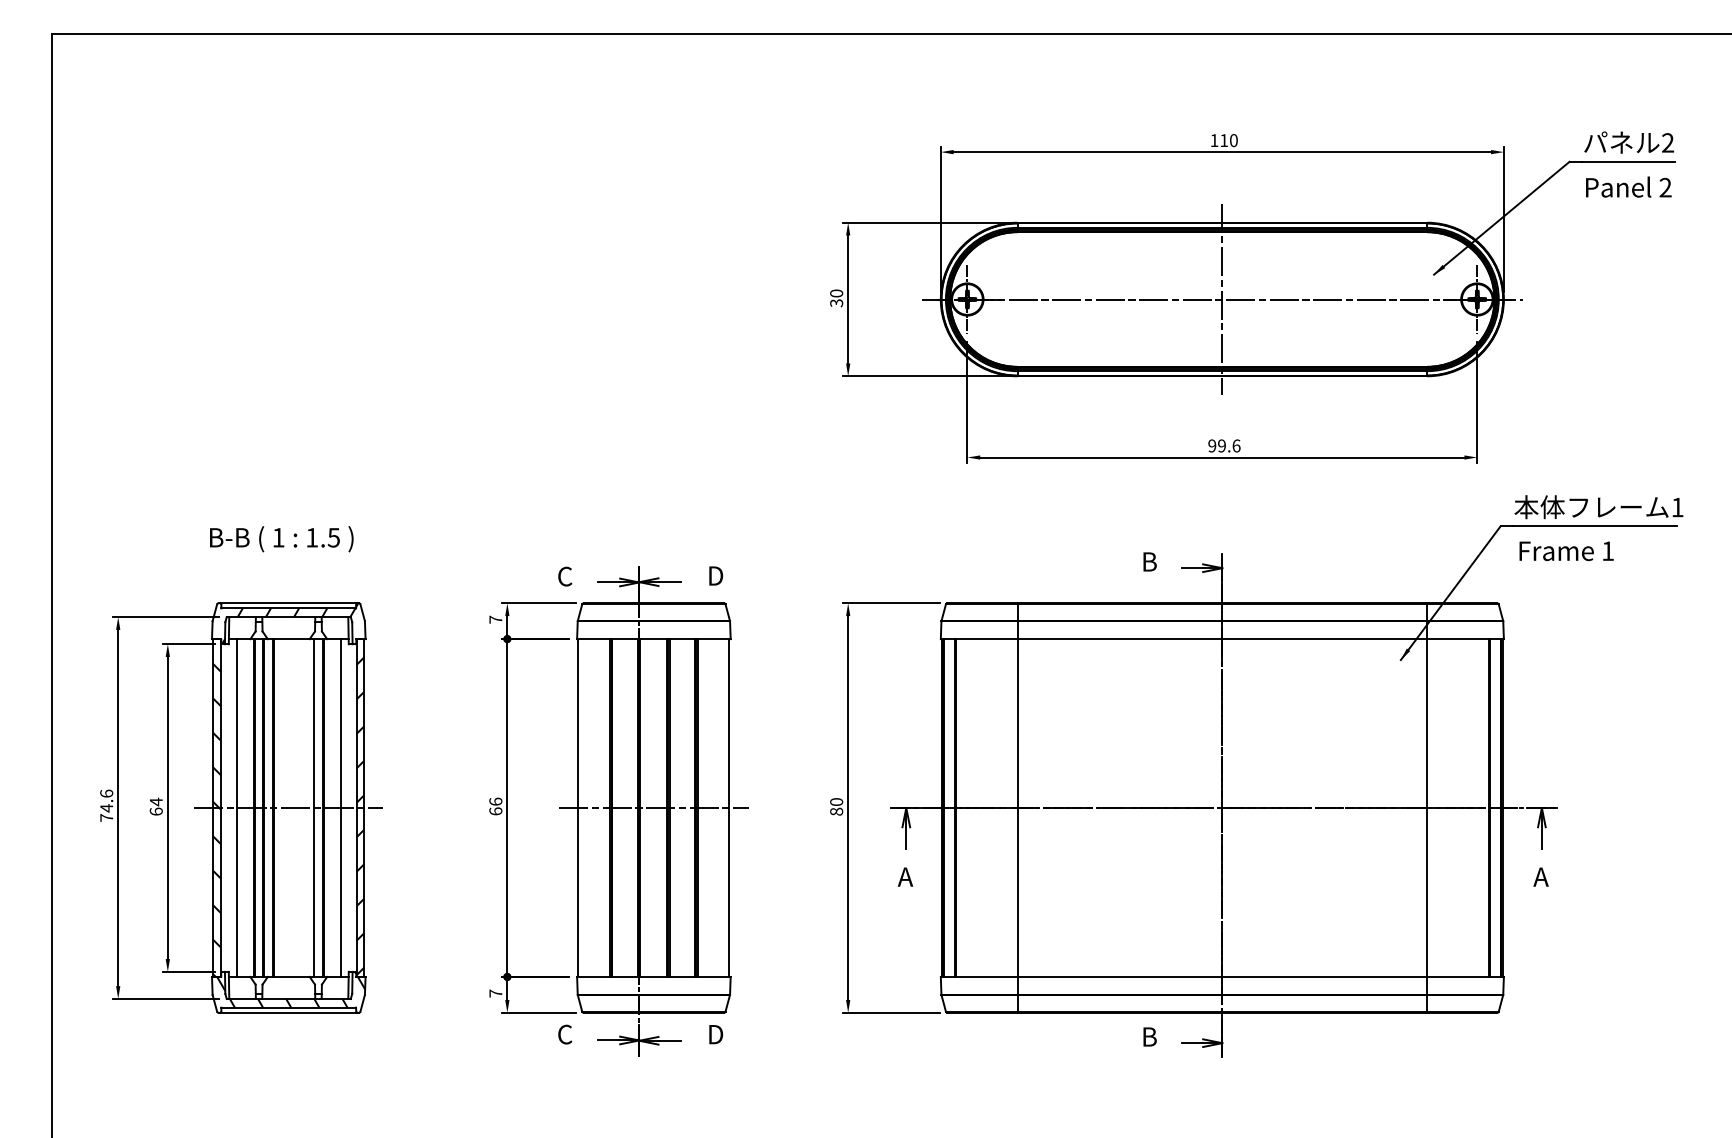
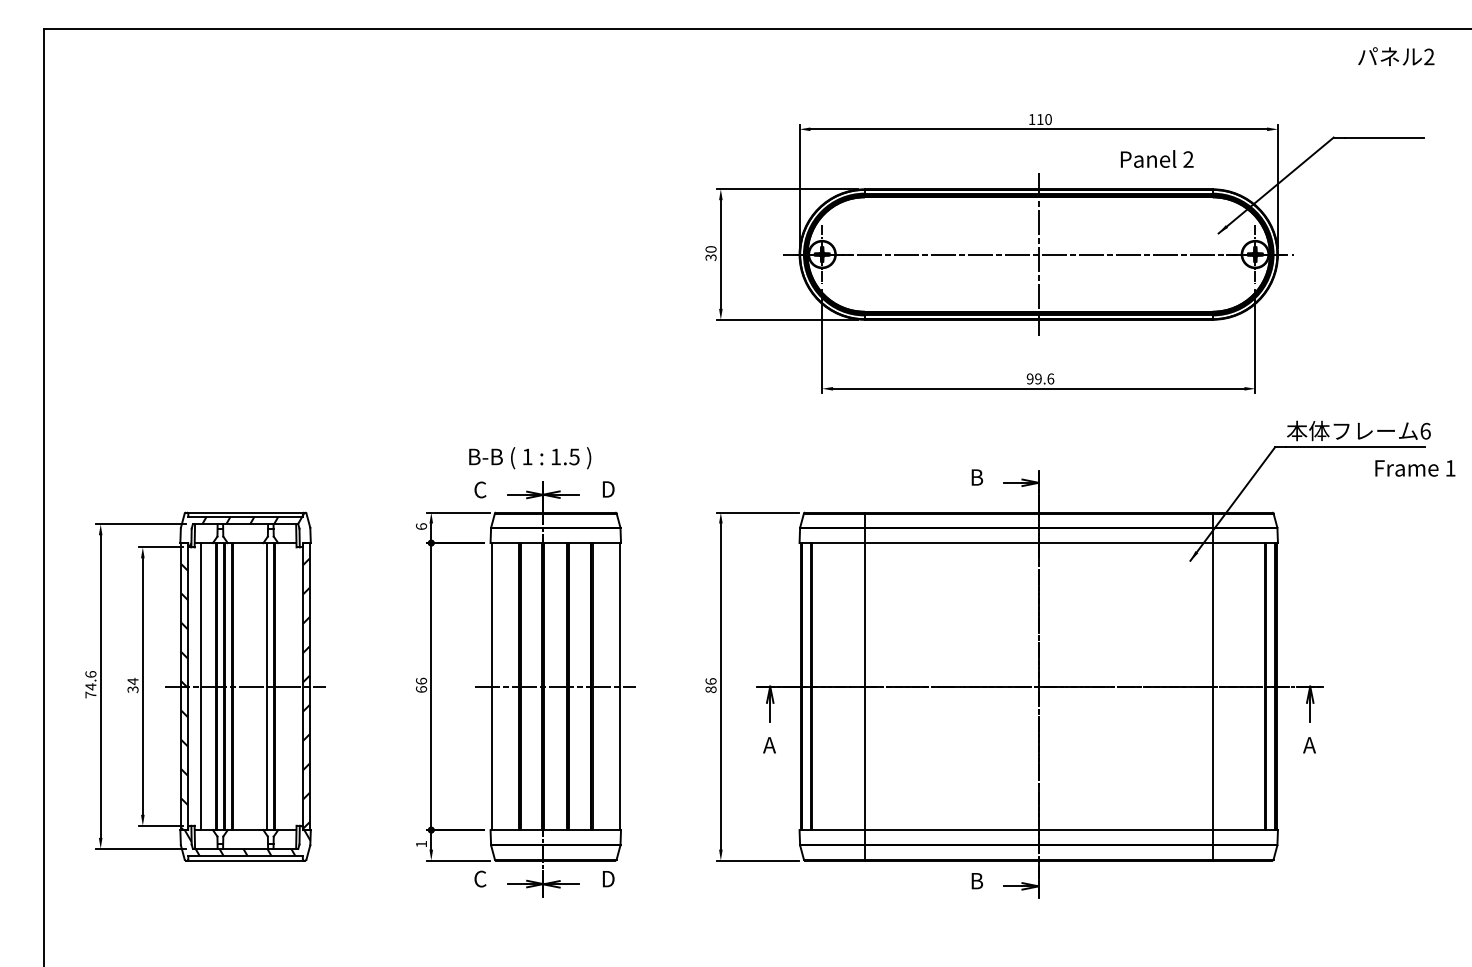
text: (1629, 142) -> (1396, 56), moved
text: (1628, 186) -> (1156, 158), moved
text: (1677, 507) -> (1425, 431), 1 -> 6
text: (281, 539) -> (529, 458), moved
text: (1566, 551) -> (1415, 468), moved
text: (495, 619) -> (421, 526), 7 -> 6
text: (836, 801) -> (710, 681), 80 -> 86
line: (340, 807) -> (289, 686), removed
text: (155, 811) -> (132, 689), 64 -> 34
text: (495, 993) -> (421, 844), 7 -> 1

